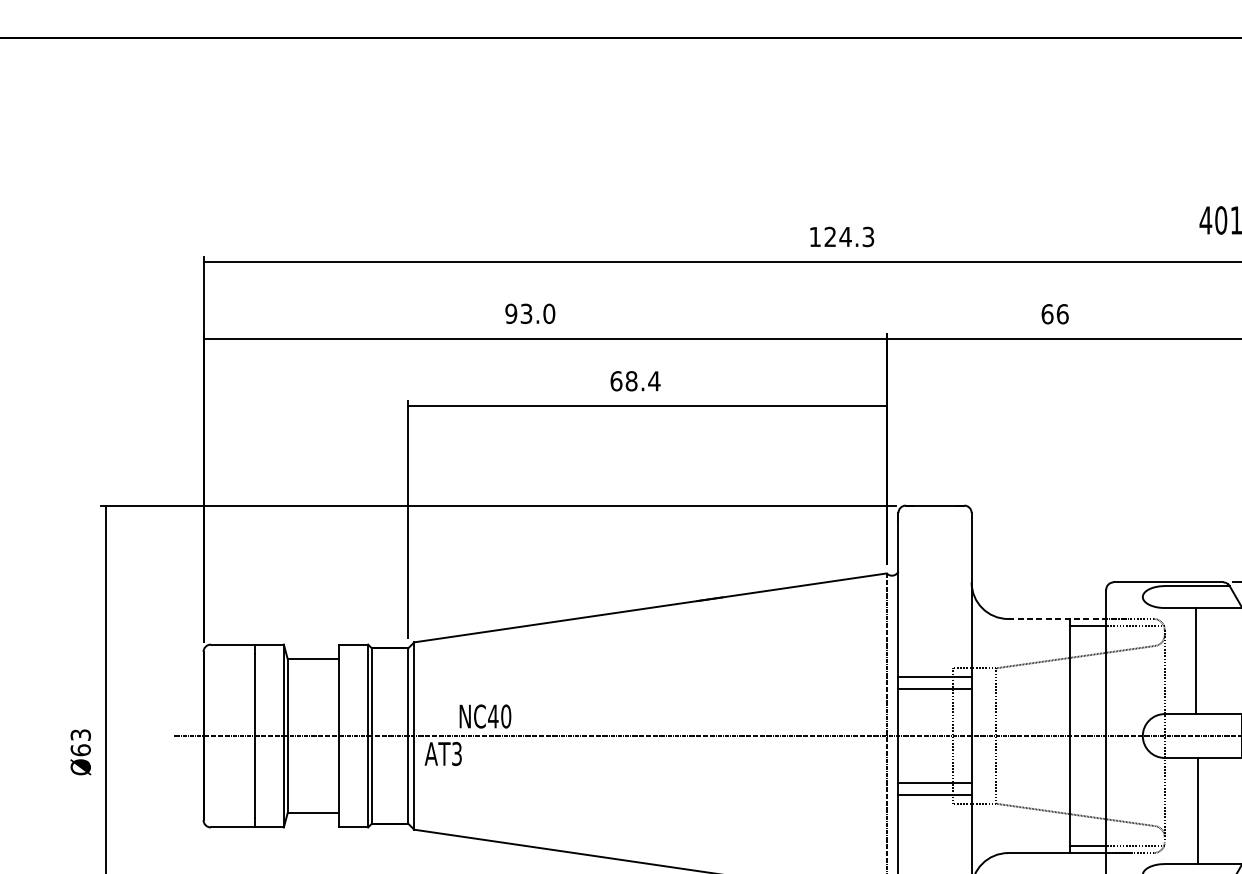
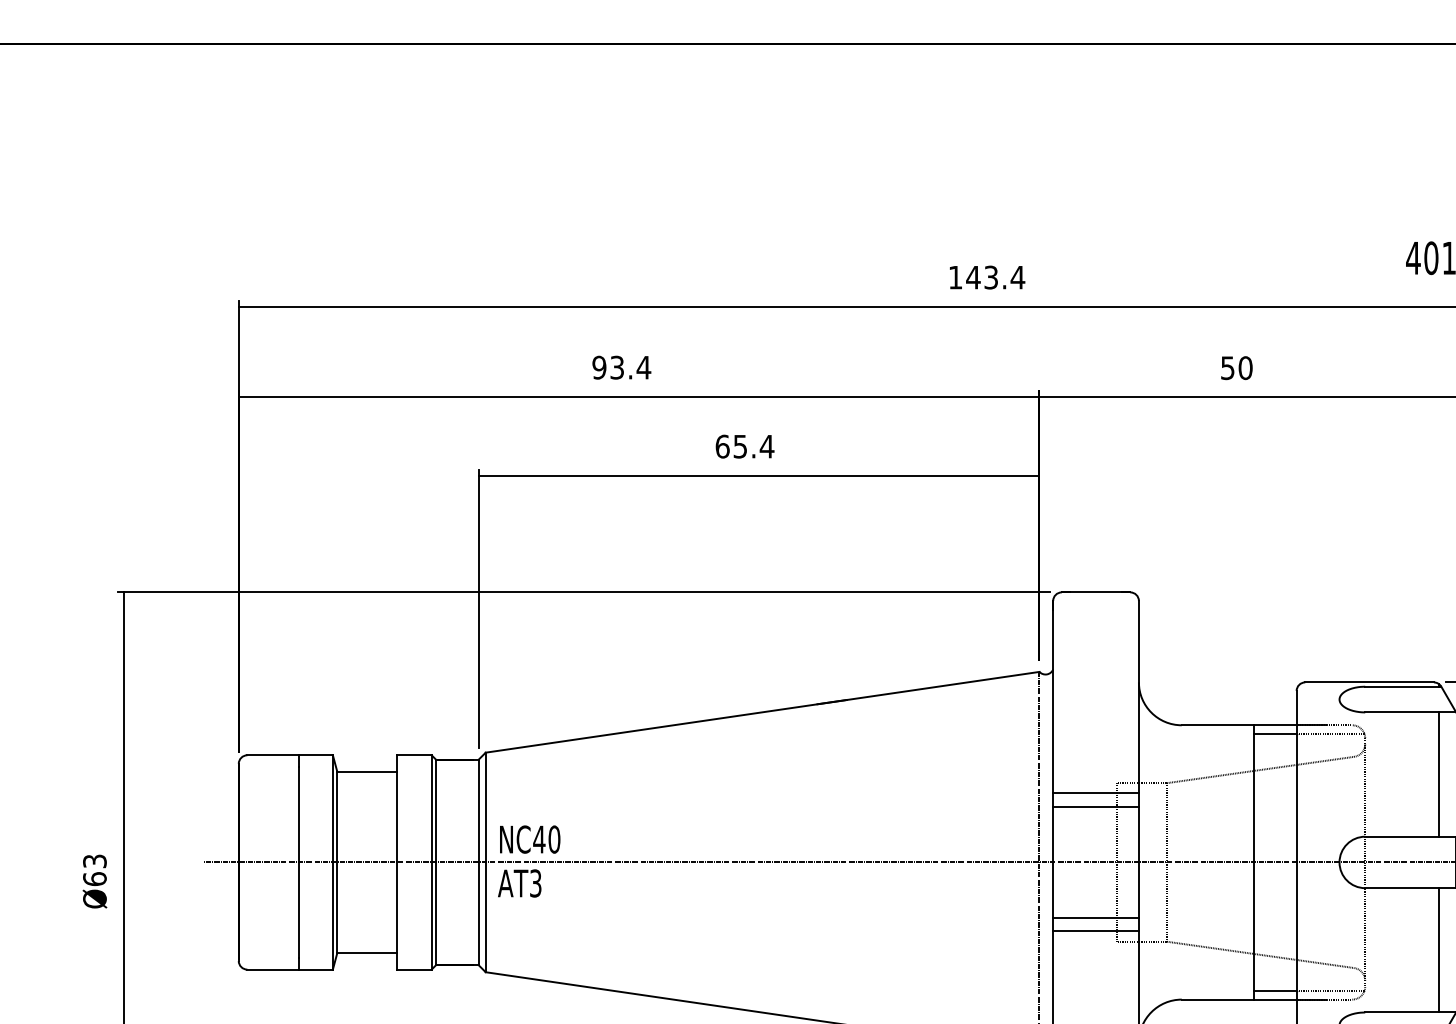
text: (849, 236) -> (995, 277), 124.3 -> 143.4
text: (548, 313) -> (643, 367), 93.0 -> 93.4
text: (1054, 314) -> (1236, 368), 66 -> 50
text: (631, 381) -> (740, 446), 68.4 -> 65.4
line: (1070, 619) -> (1254, 725), dashed -> solid
line: (1195, 660) -> (1438, 774), moved
text: (485, 716) -> (530, 839), moved
line: (1197, 811) -> (1438, 950), moved

